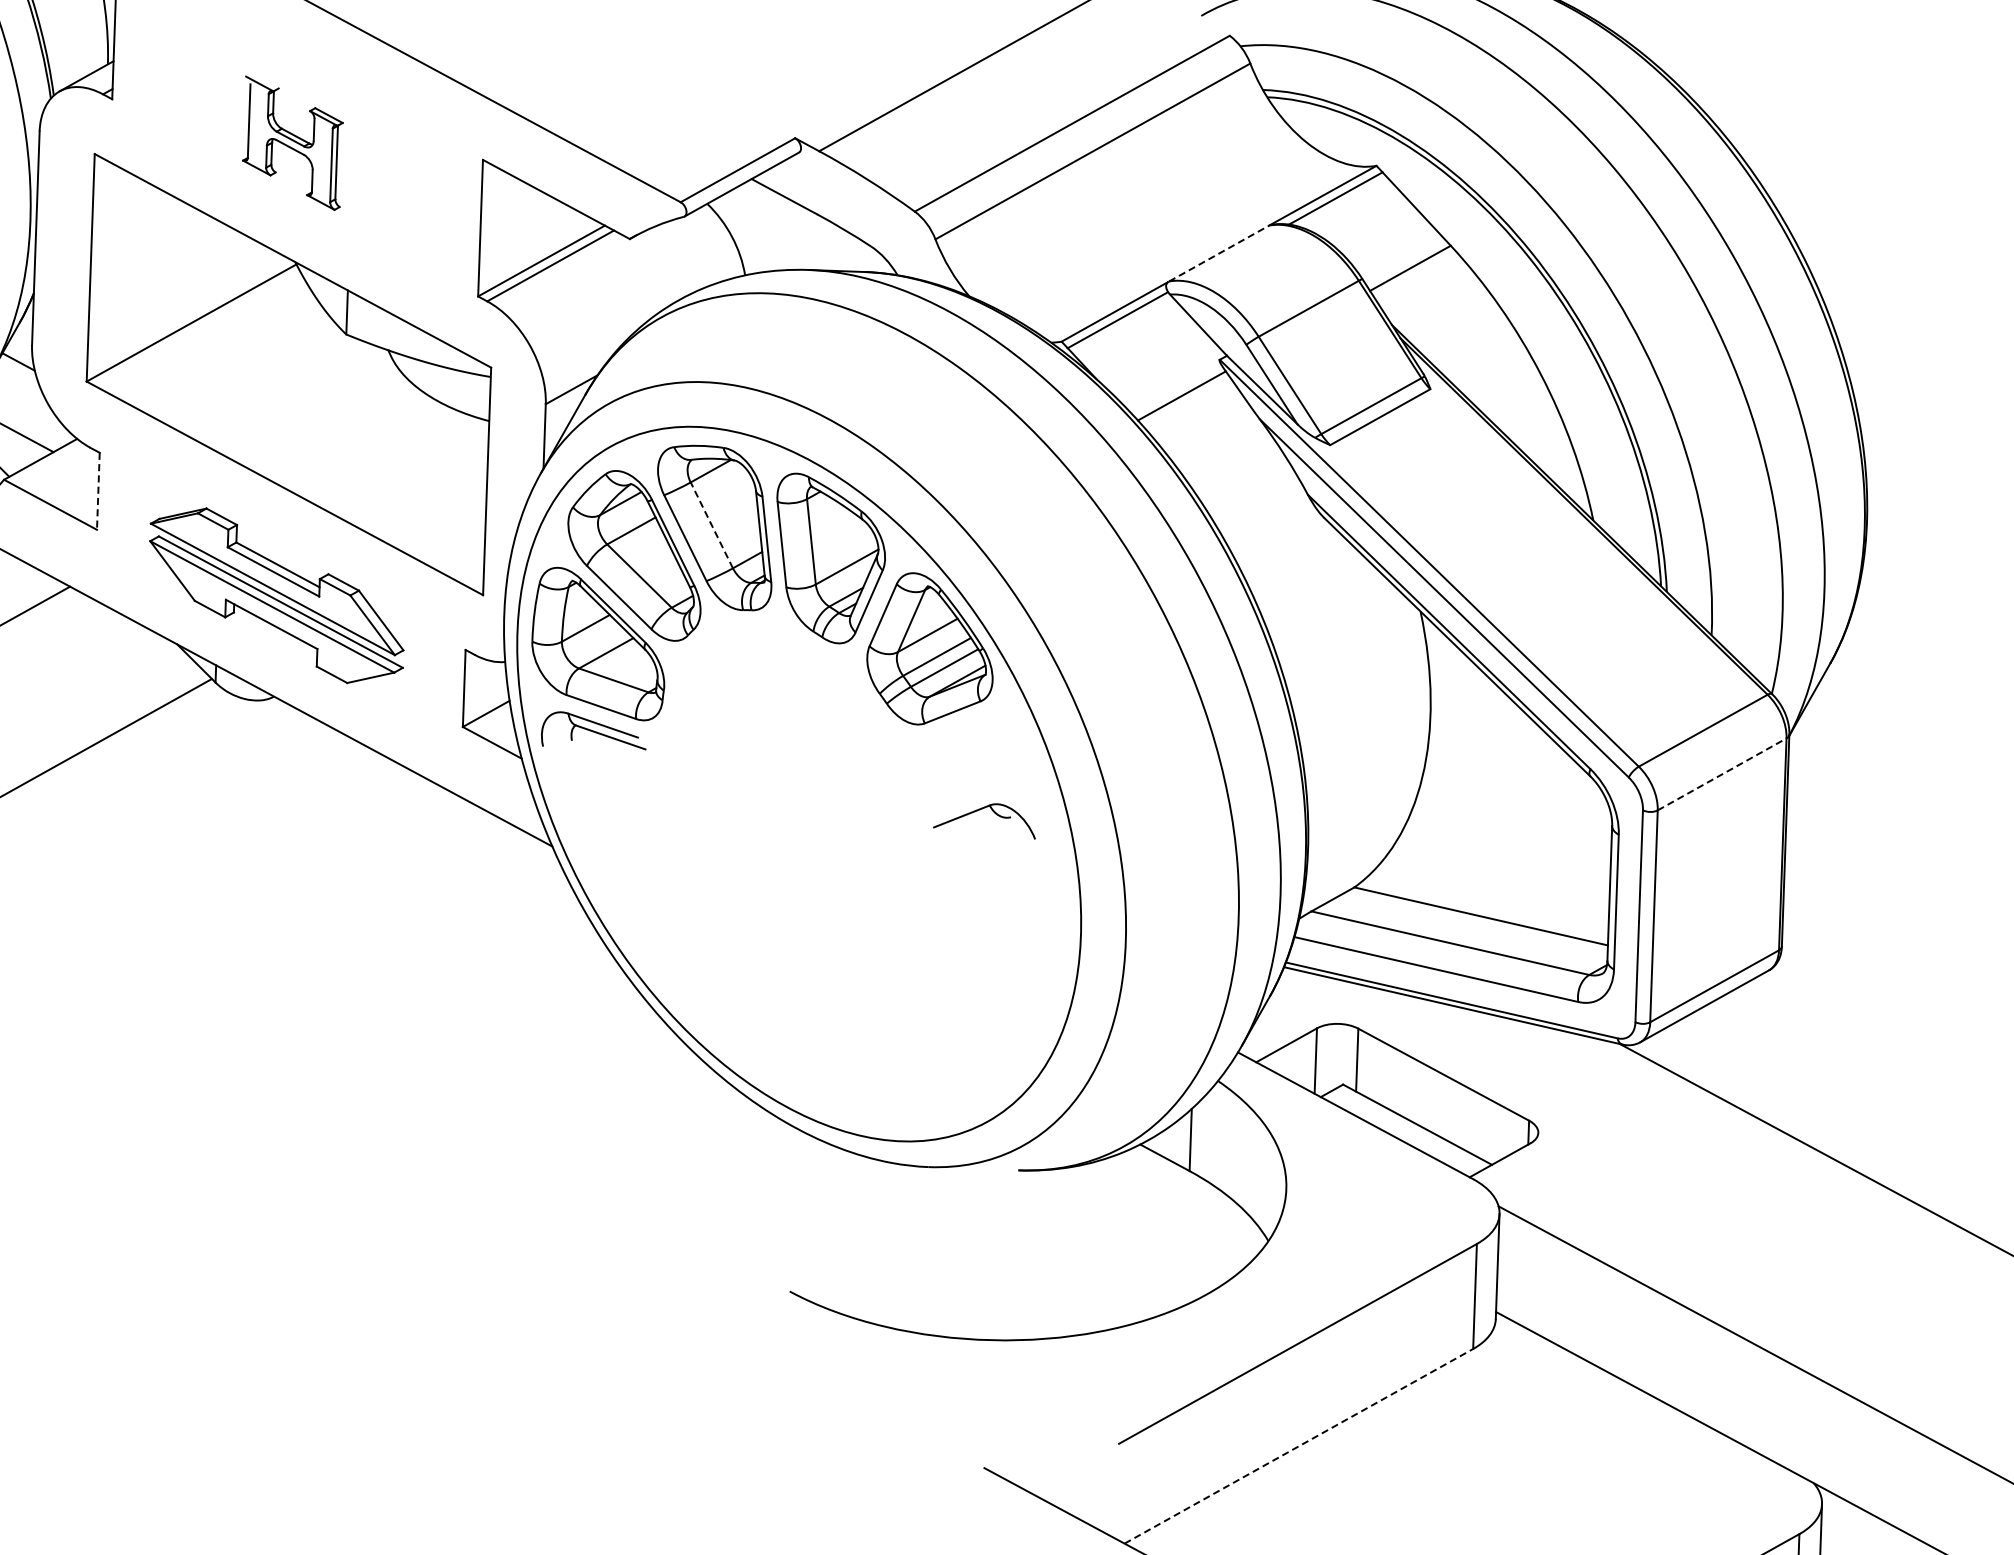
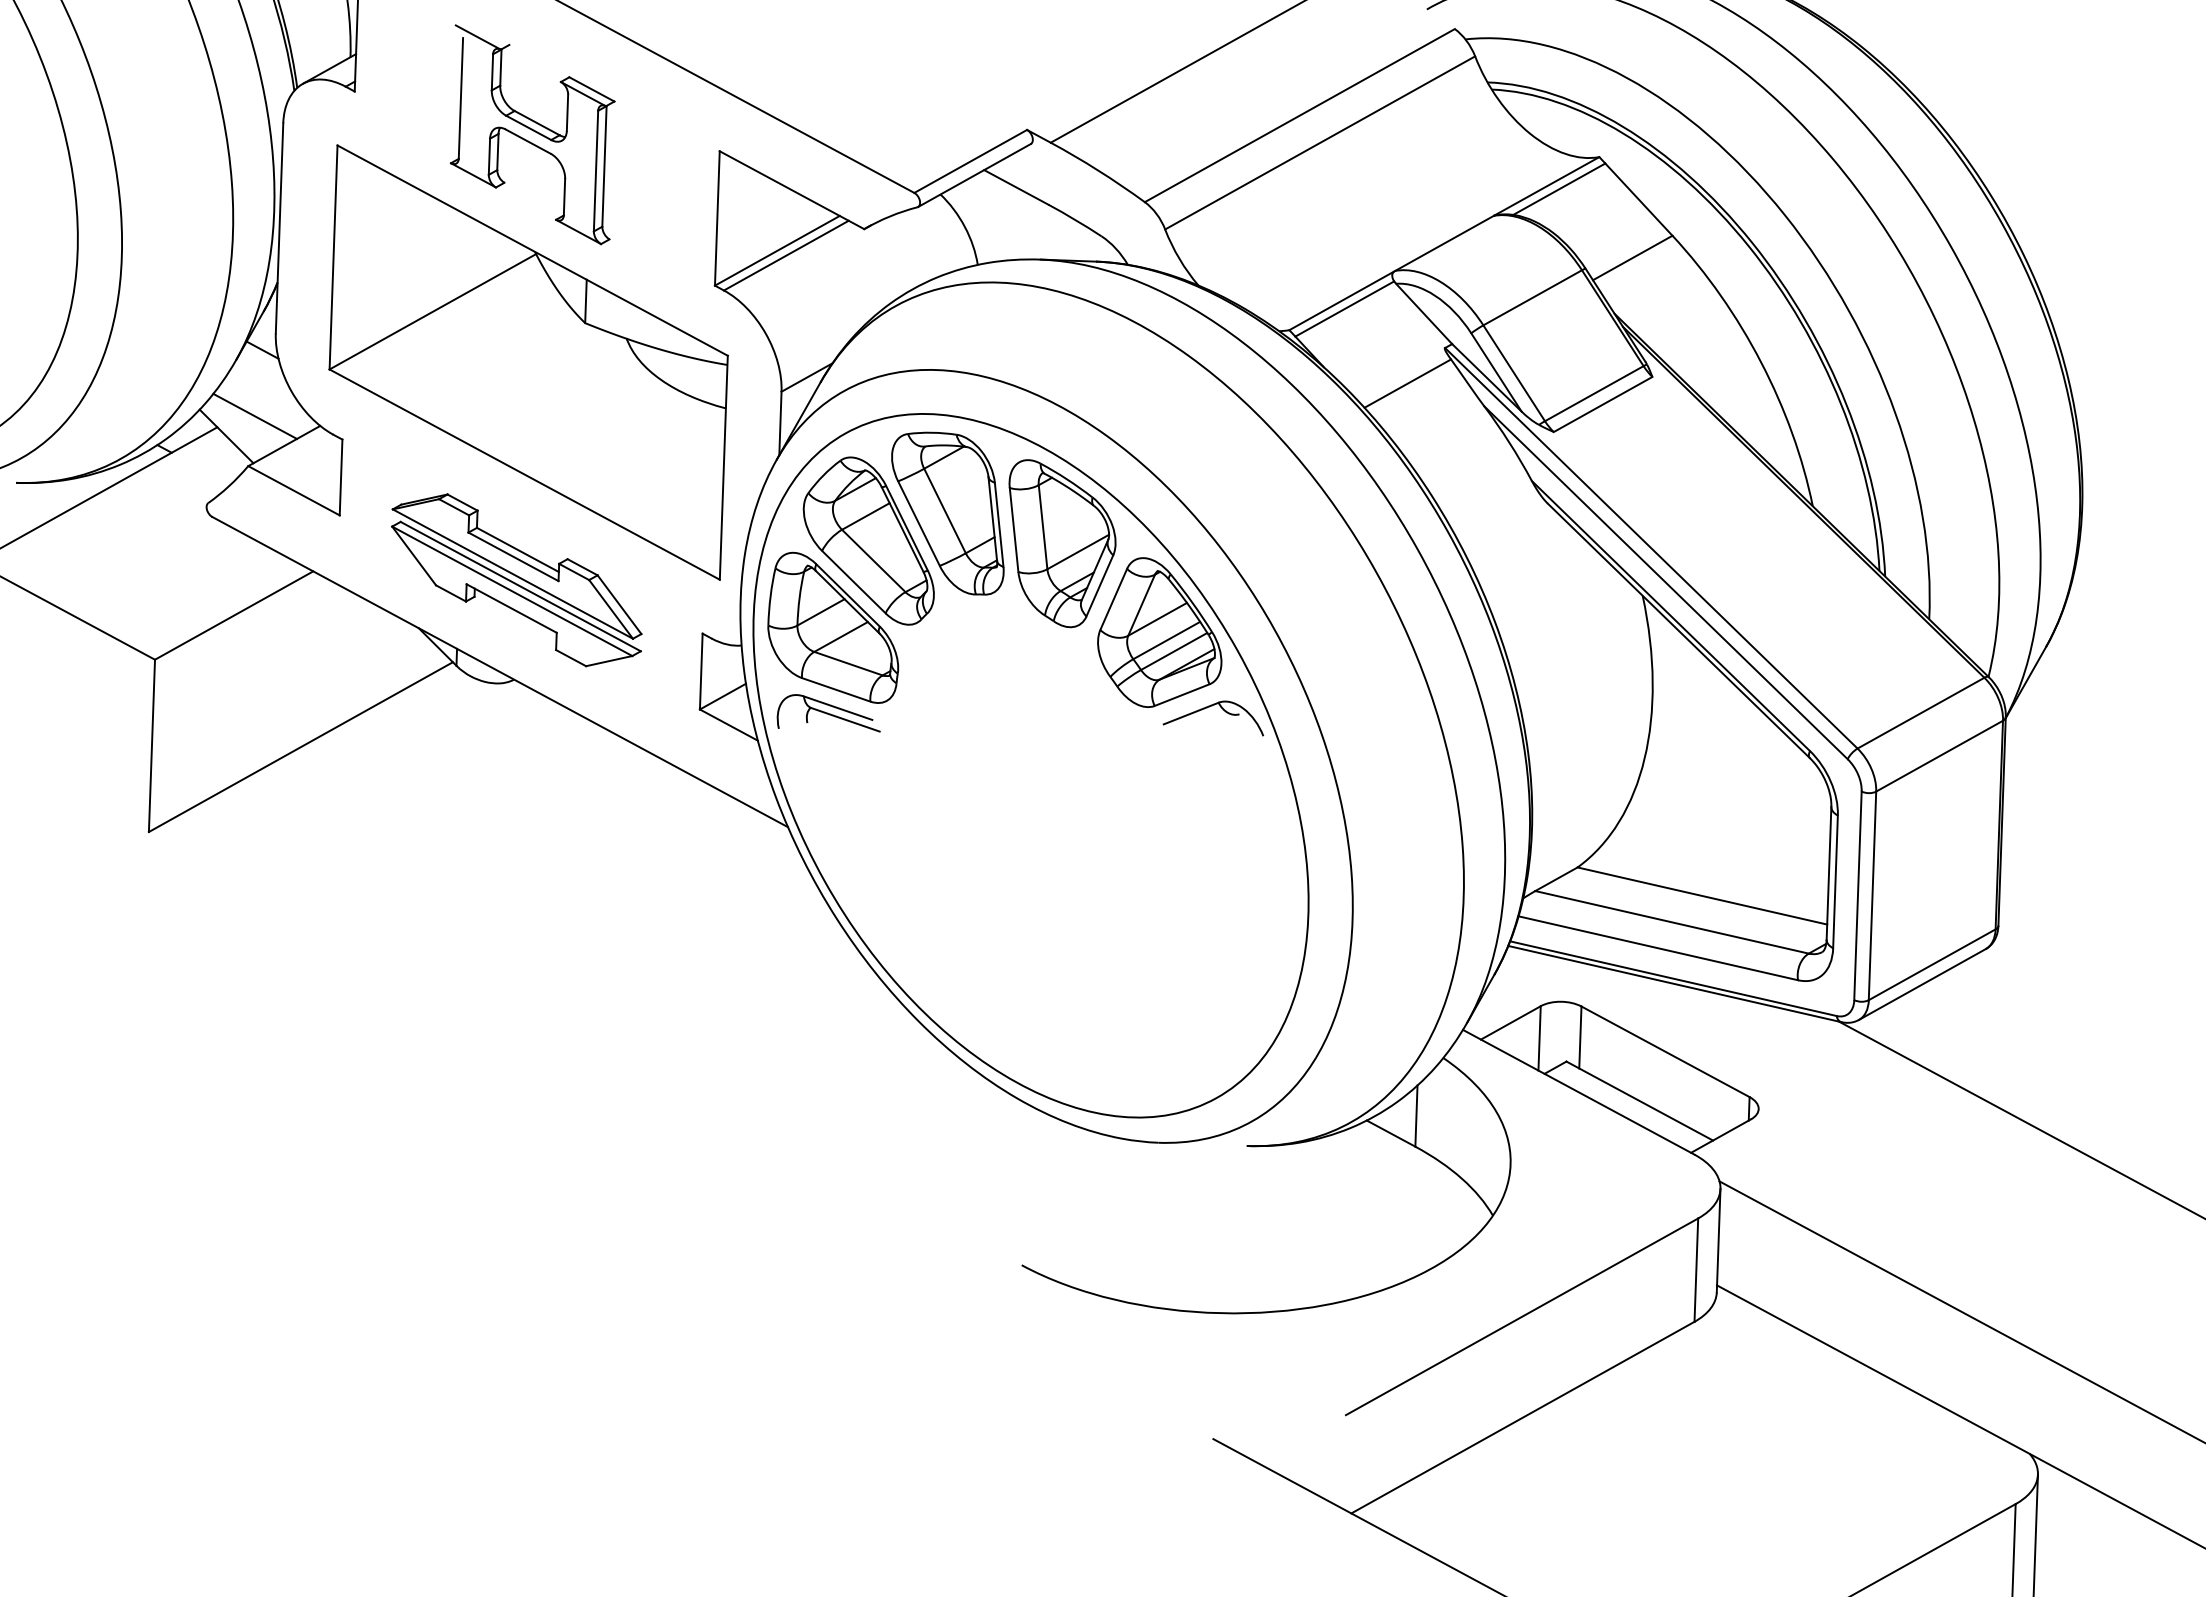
part: (292, 142) -> (532, 134), size x1.67
line: (1219, 253) -> (1444, 243), dashed -> solid
line: (98, 491) -> (341, 477), dashed -> solid
line: (711, 524) -> (944, 510), dashed -> solid
line: (1722, 774) -> (1939, 756), dashed -> solid
part: (978, 811) -> (1207, 708), moved
line: (1298, 1446) -> (1522, 1417), dashed -> solid

